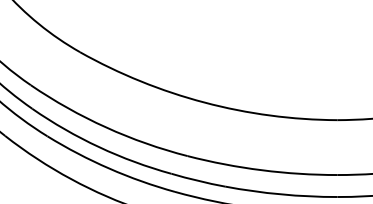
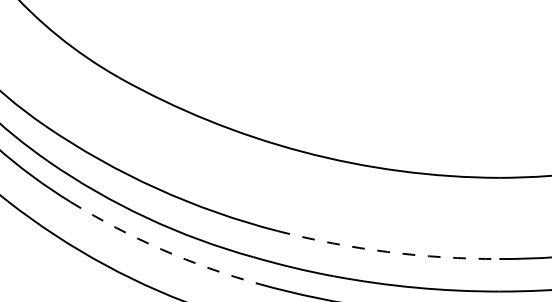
arc: (109, 168) -> (162, 249), solid -> dashed
arc: (261, 170) -> (386, 252), solid -> dashed

